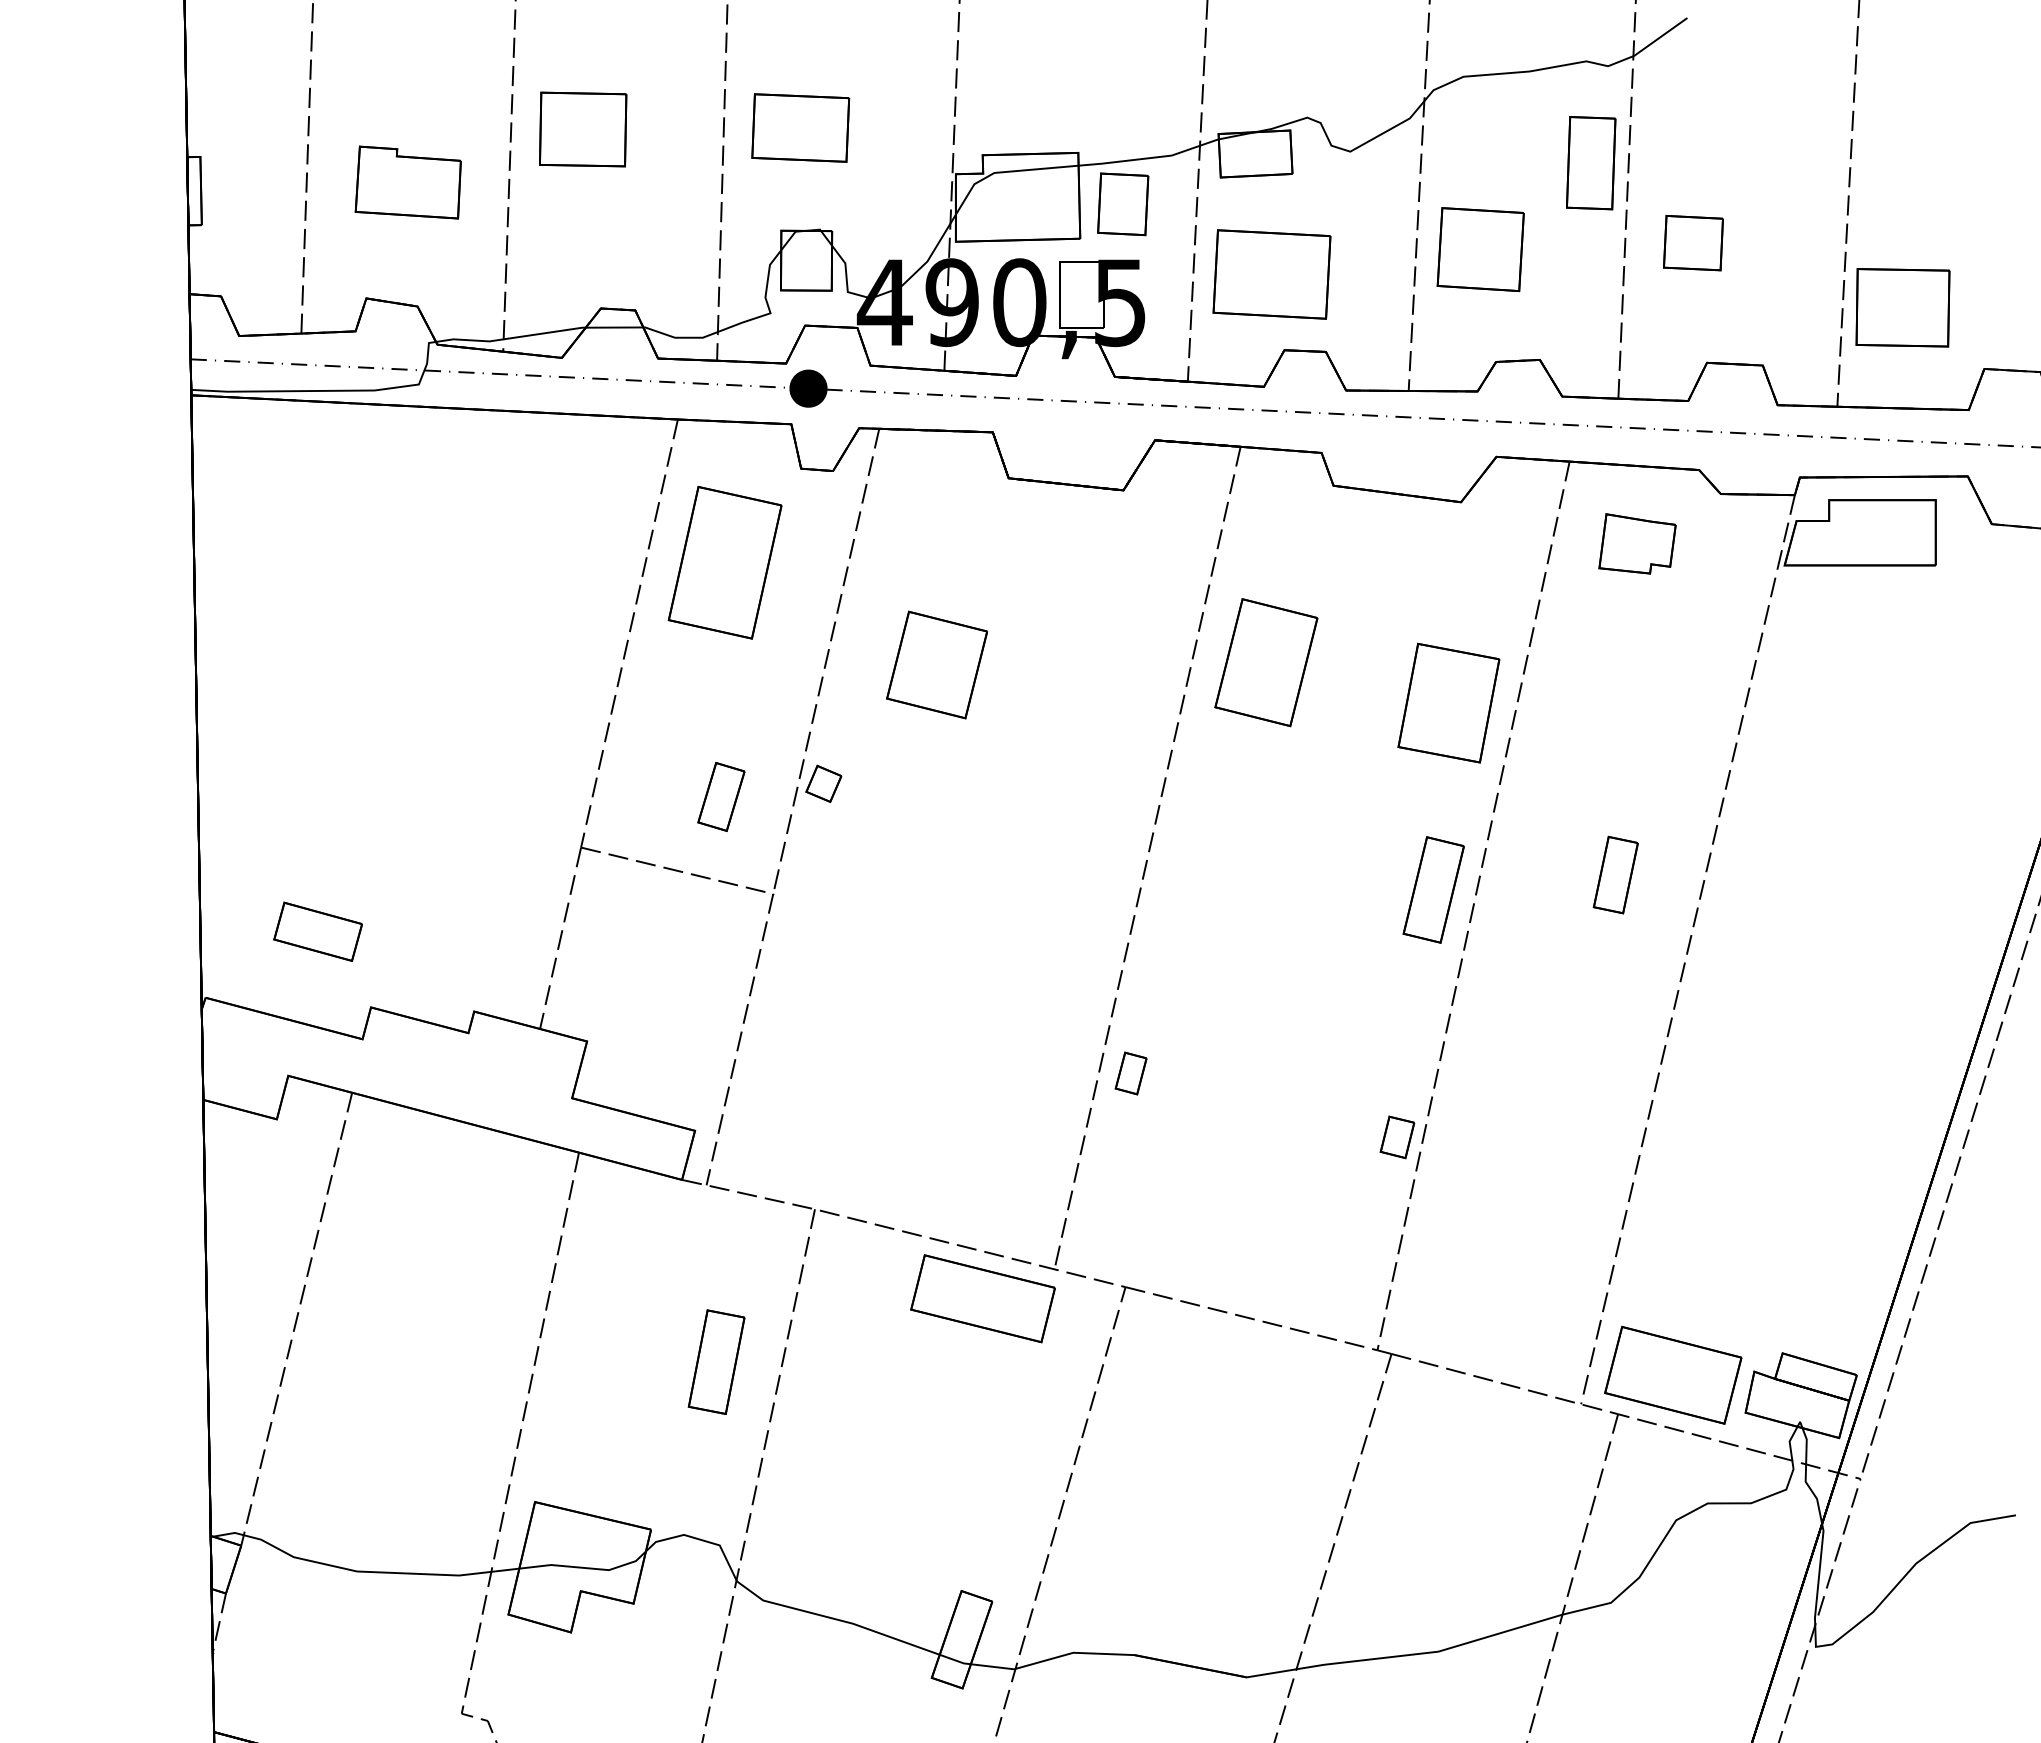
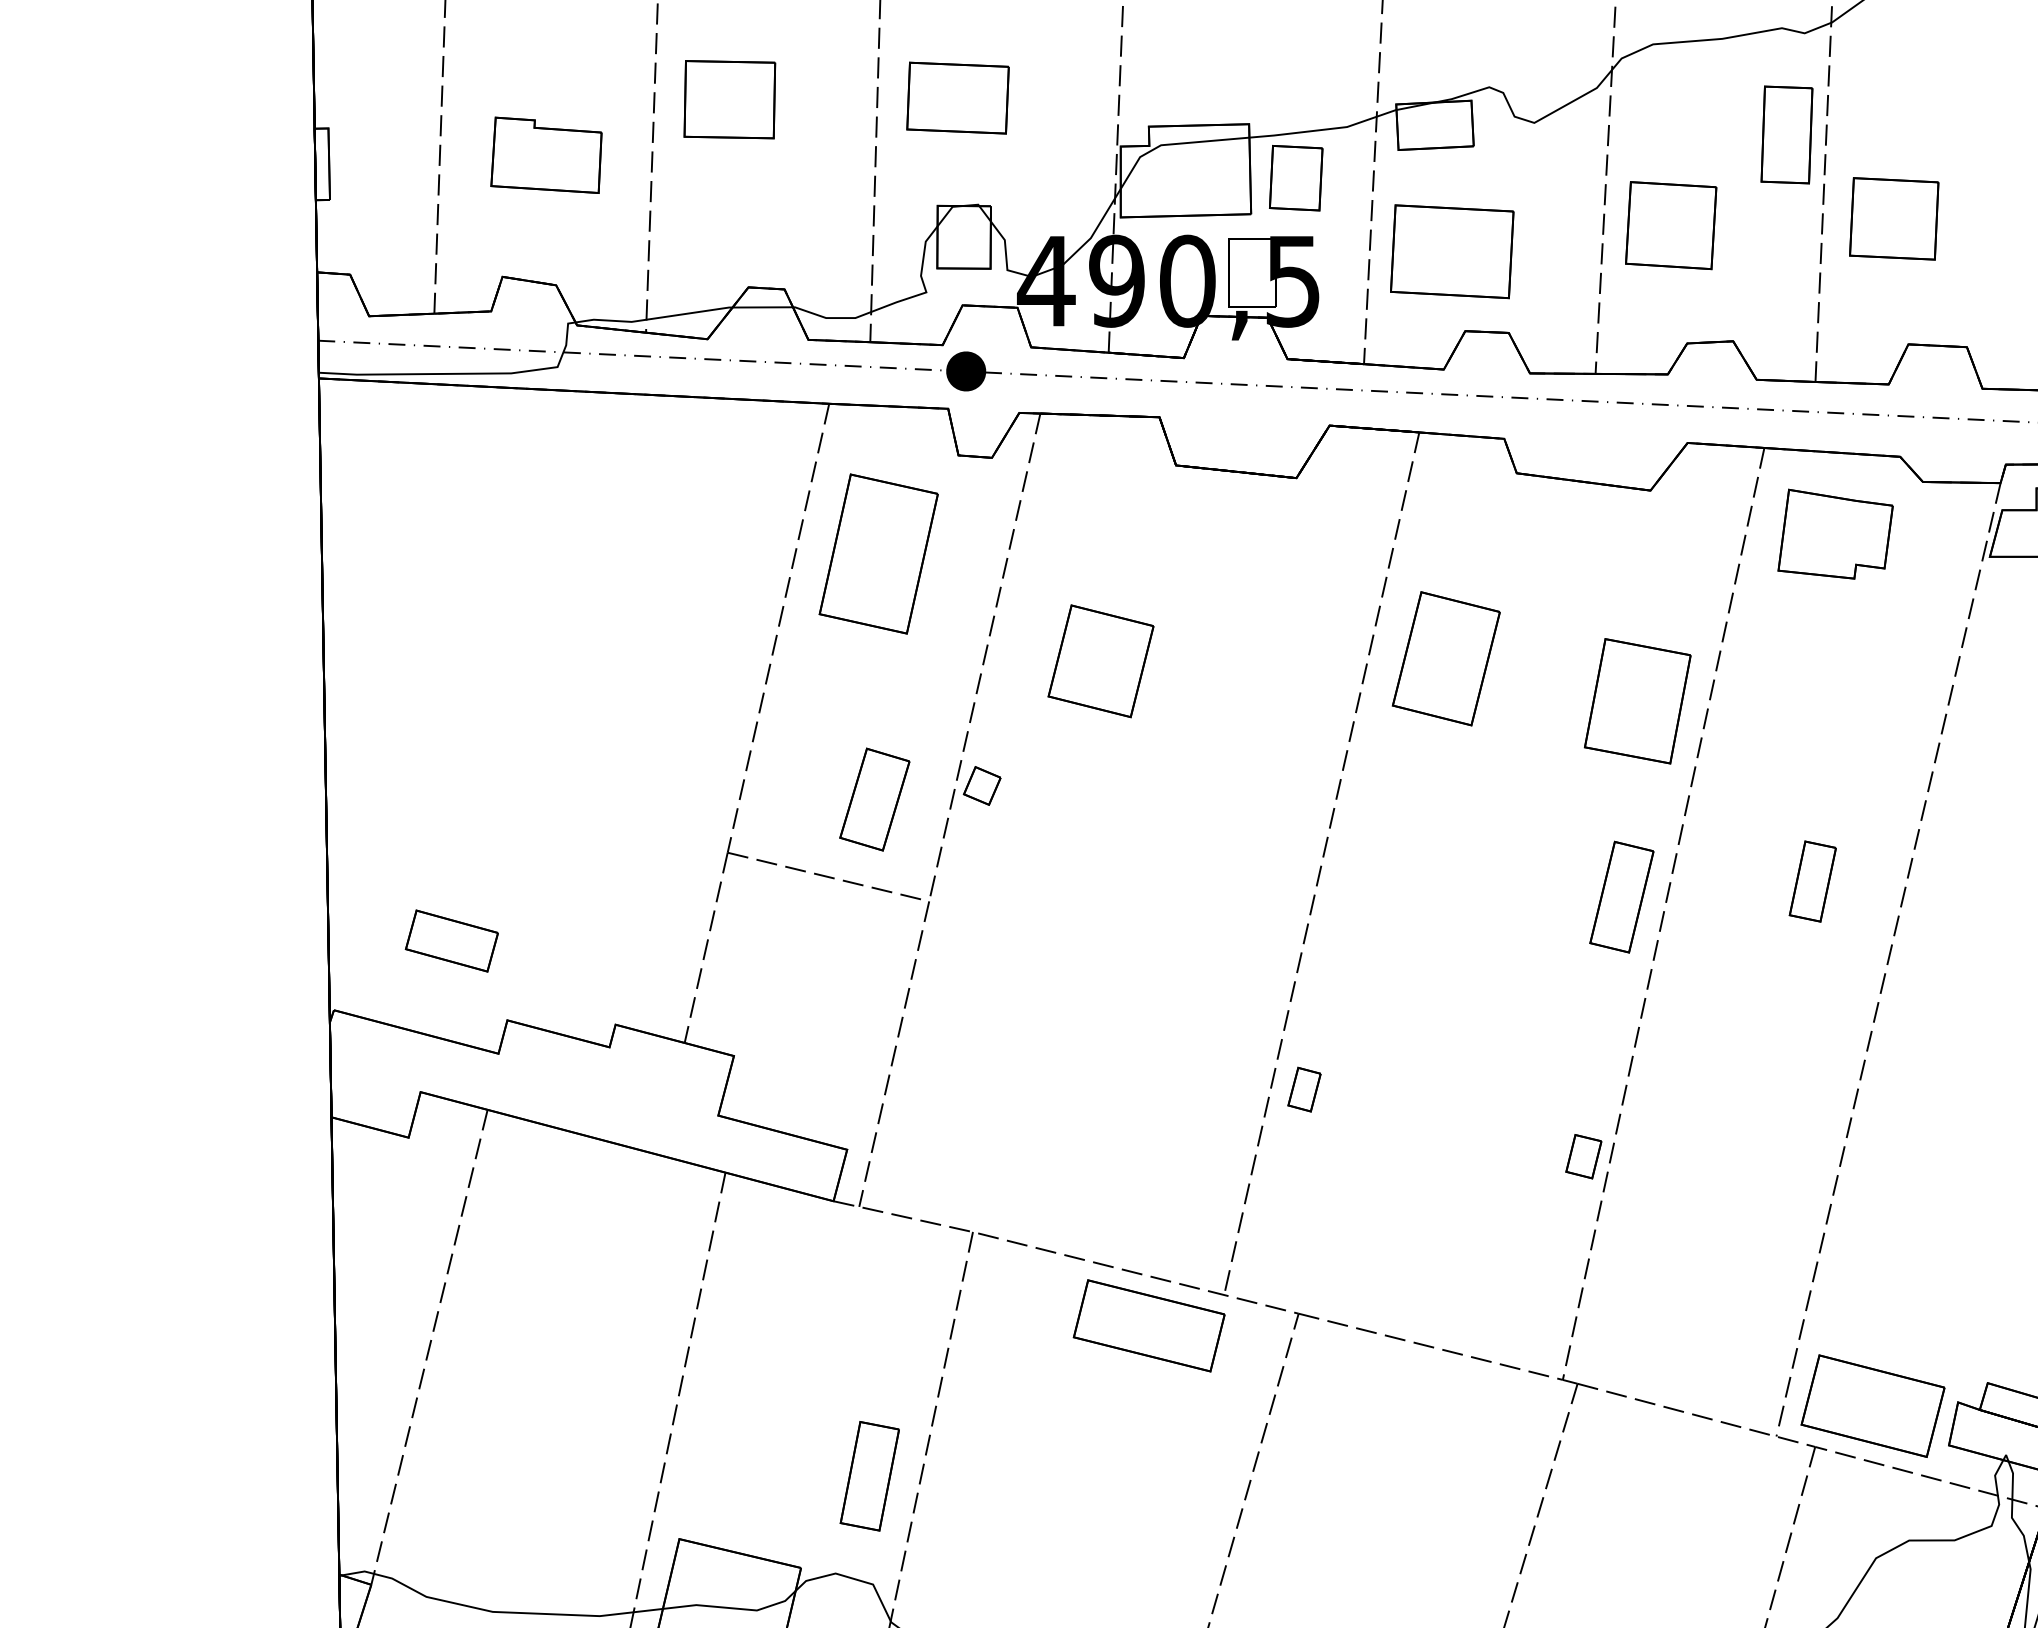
part: (1693, 242) -> (1894, 218), size x1.43
part: (1637, 543) -> (1835, 533), size x1.43
part: (721, 796) -> (874, 799), size x1.43
part: (716, 1361) -> (869, 1475), moved

